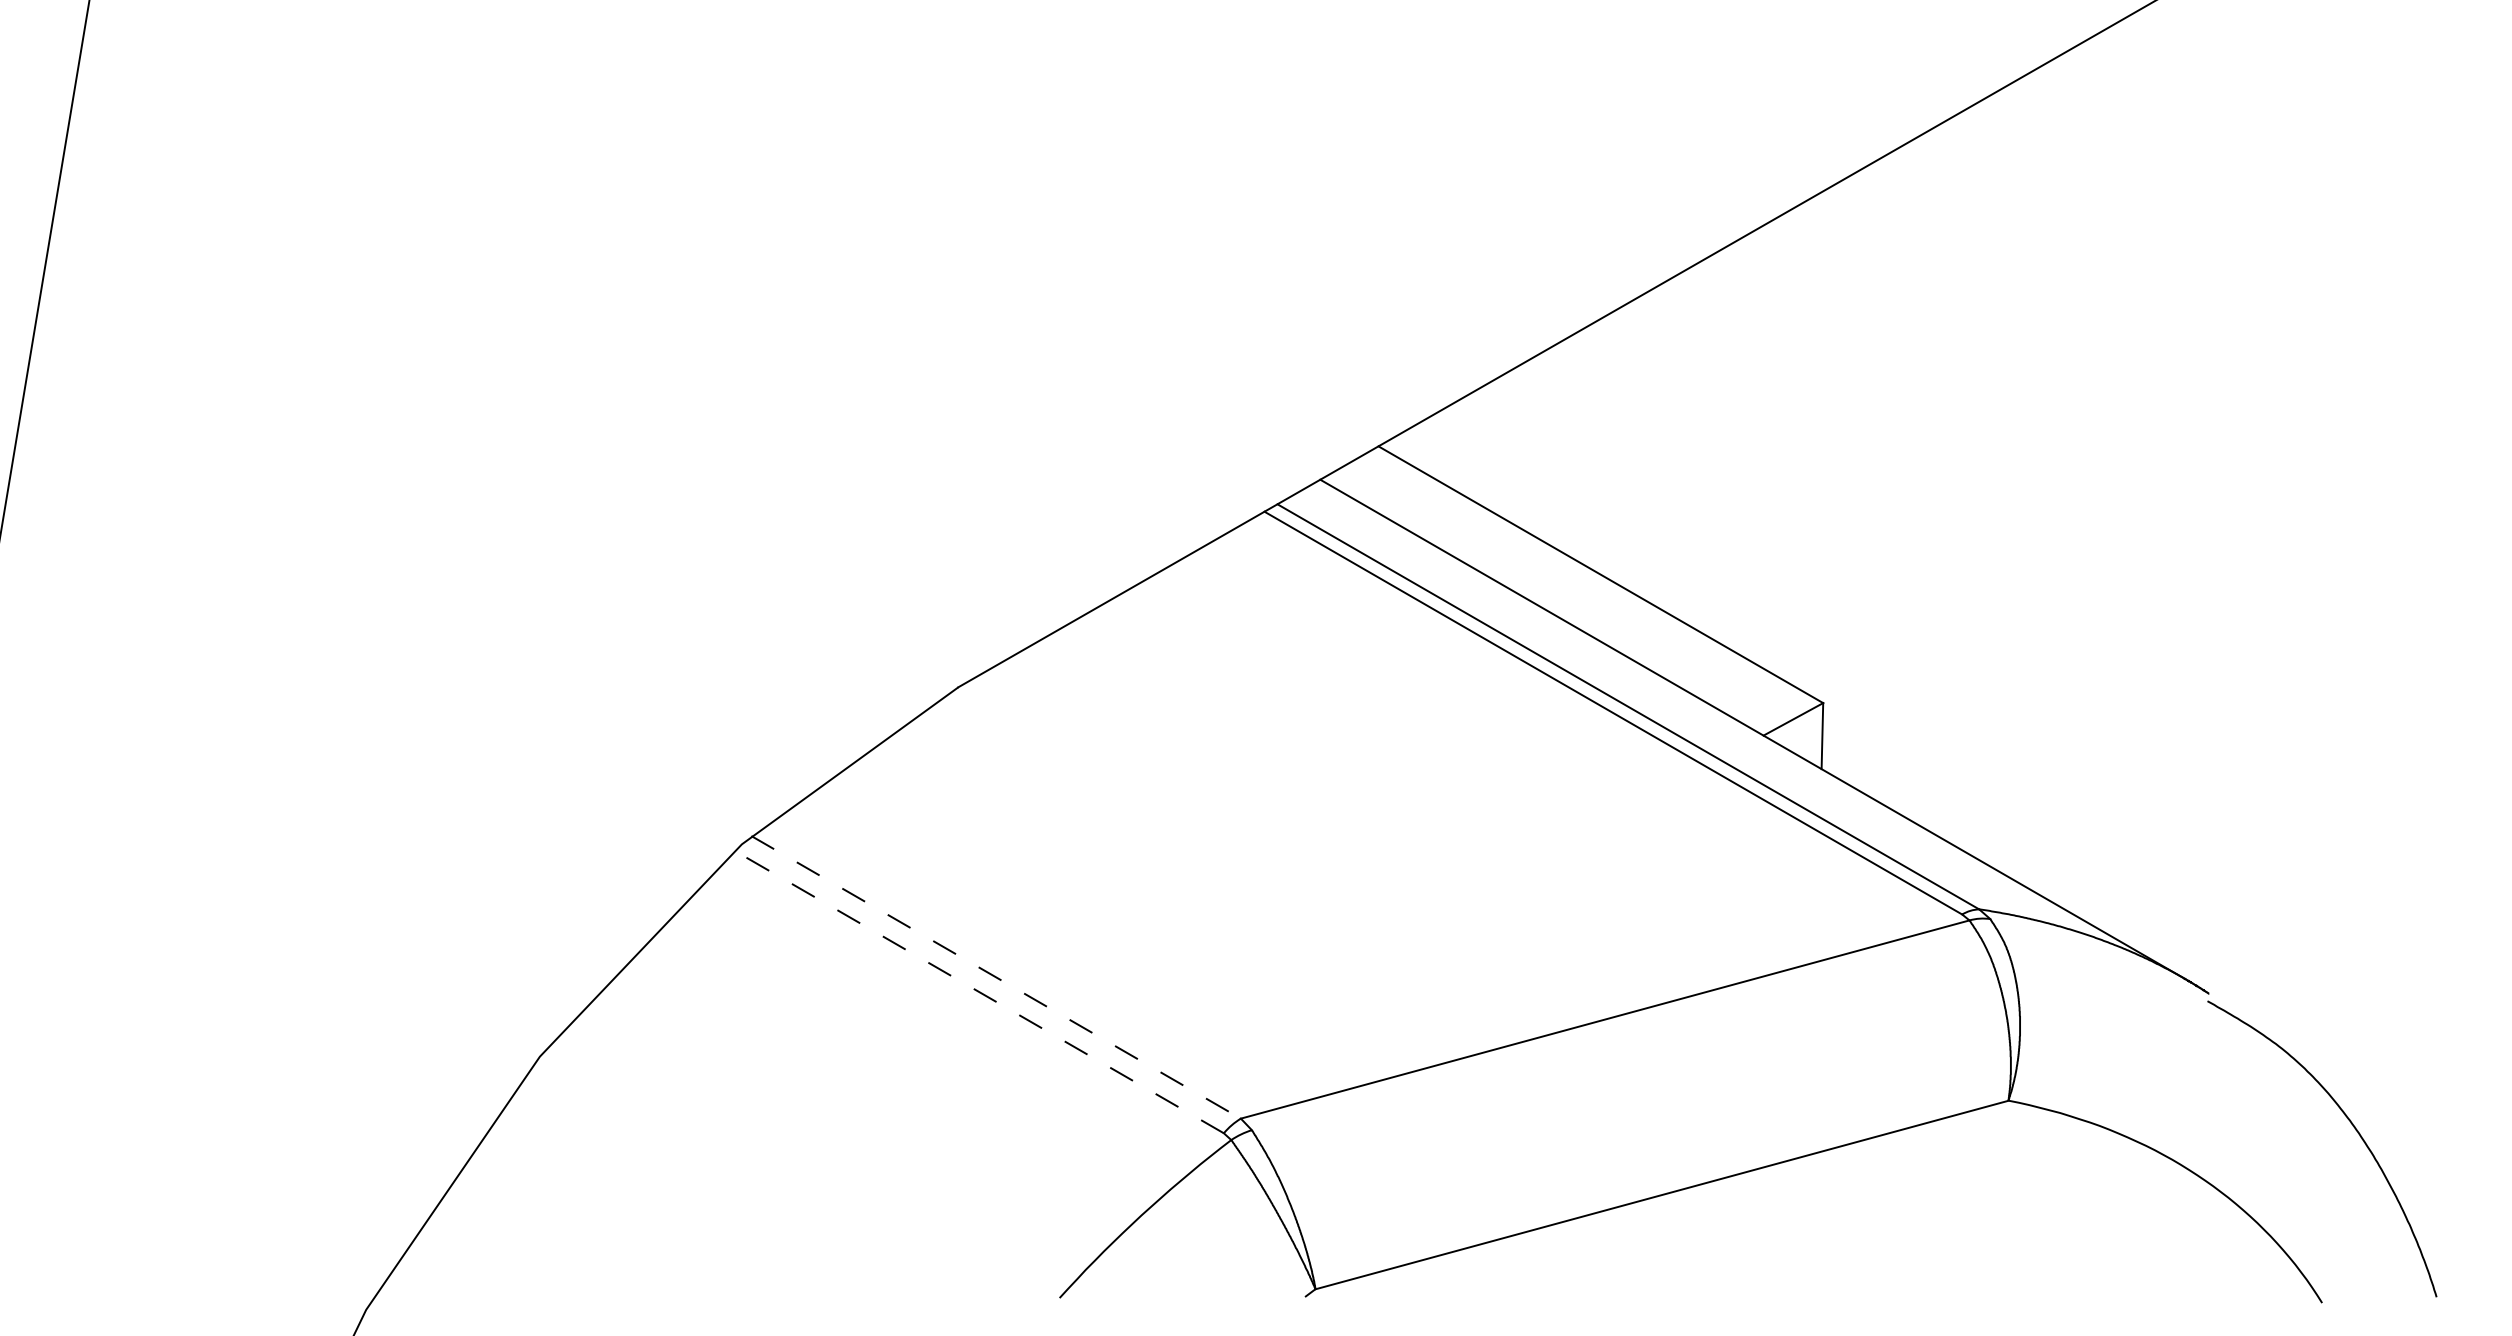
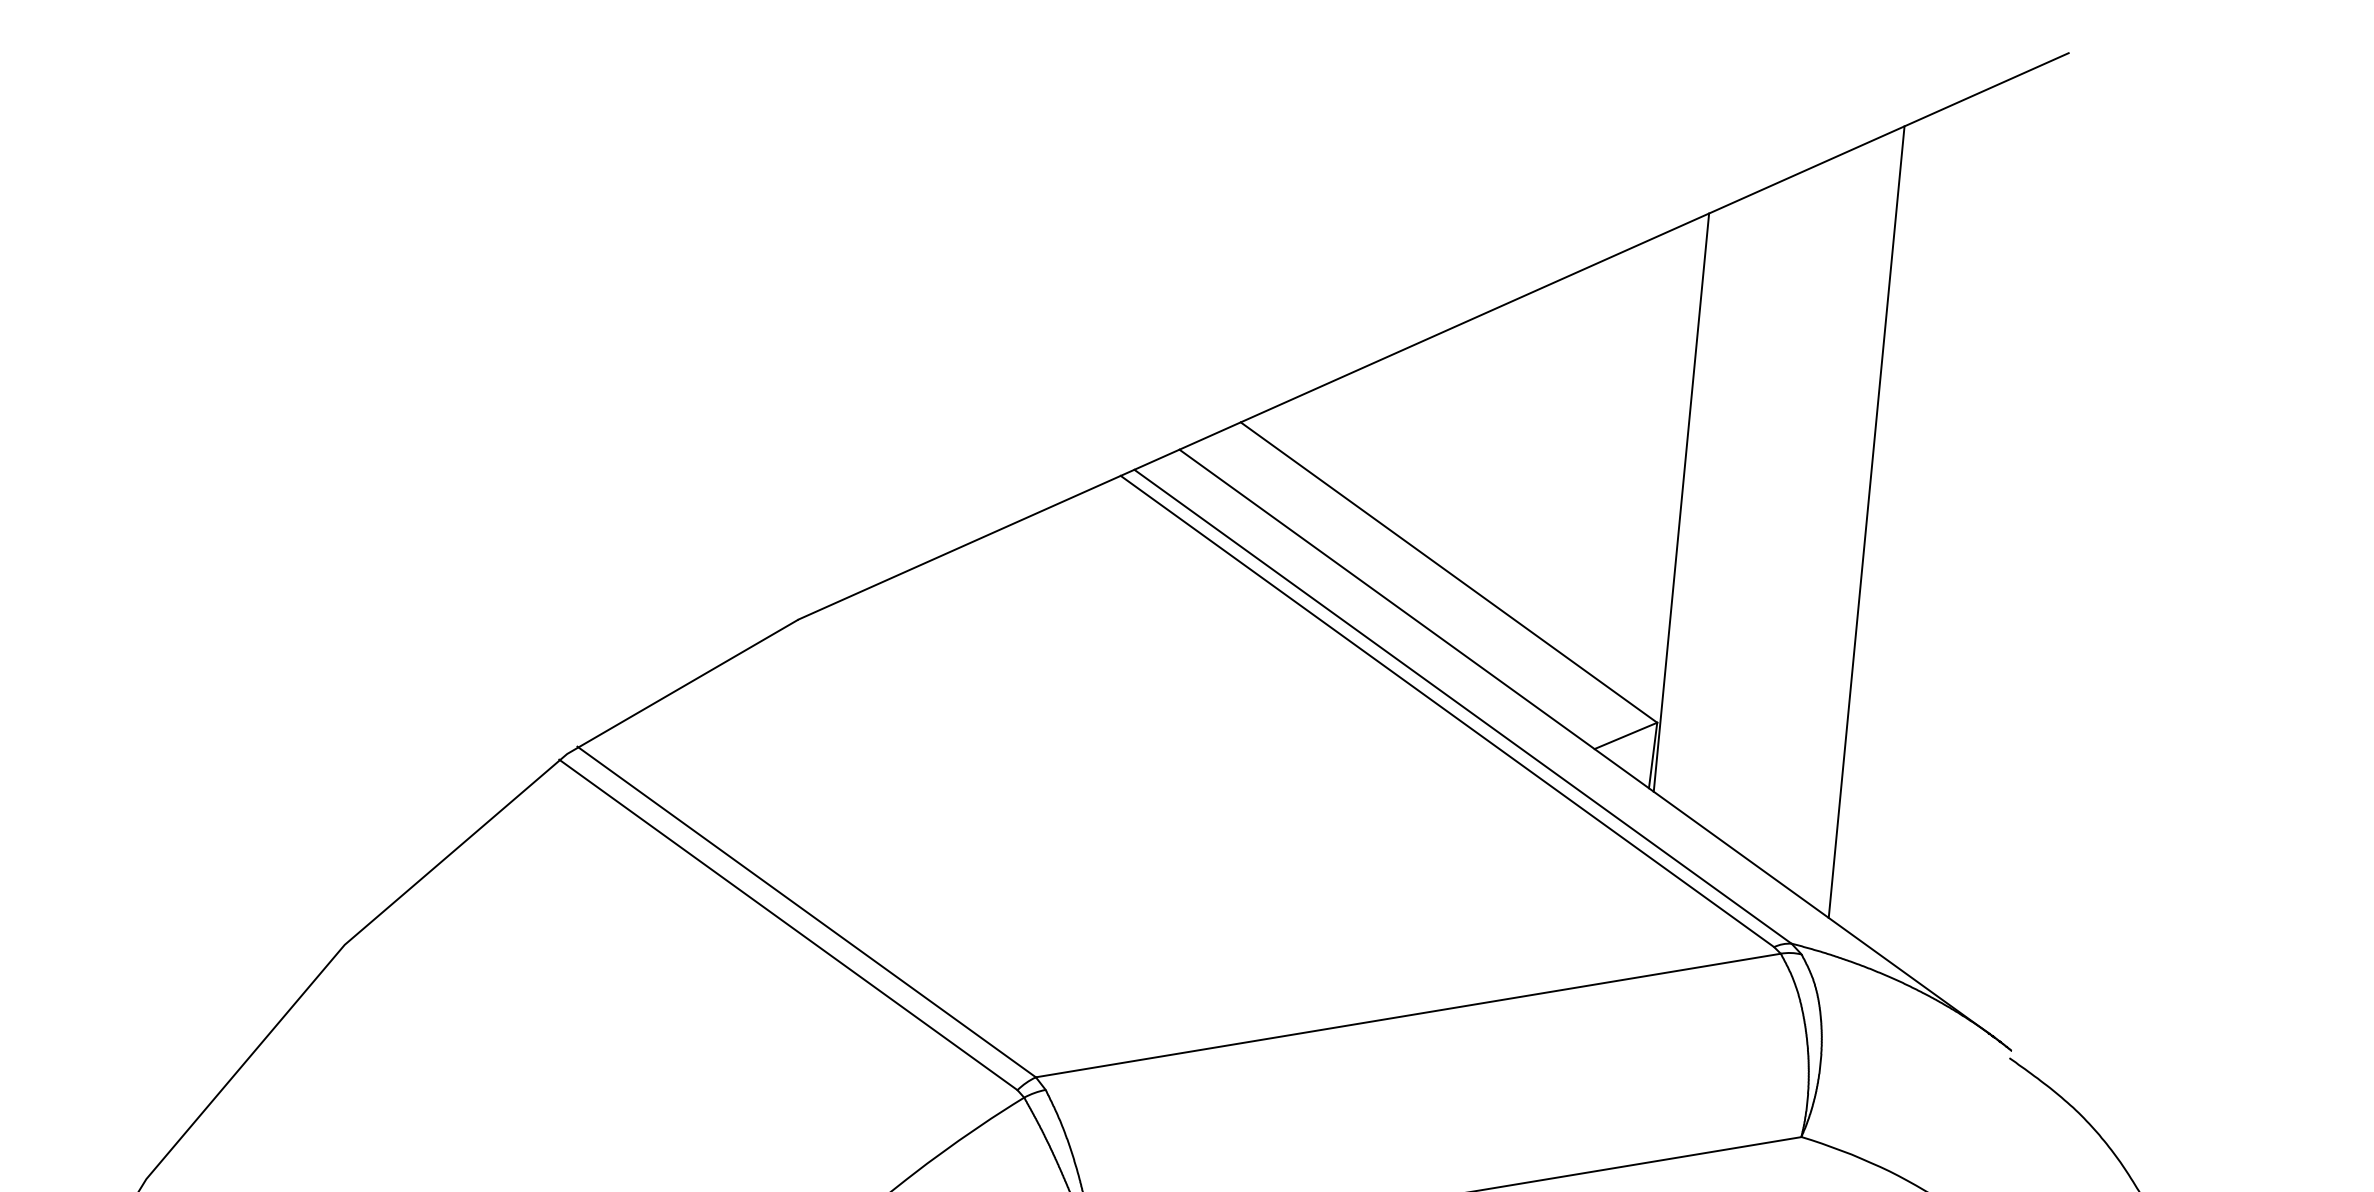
line: (1824, 481) -> (1680, 502), added
line: (2010, 481) -> (1865, 521), added
line: (996, 977) -> (807, 912), dashed -> solid
line: (978, 991) -> (787, 924), dashed -> solid

